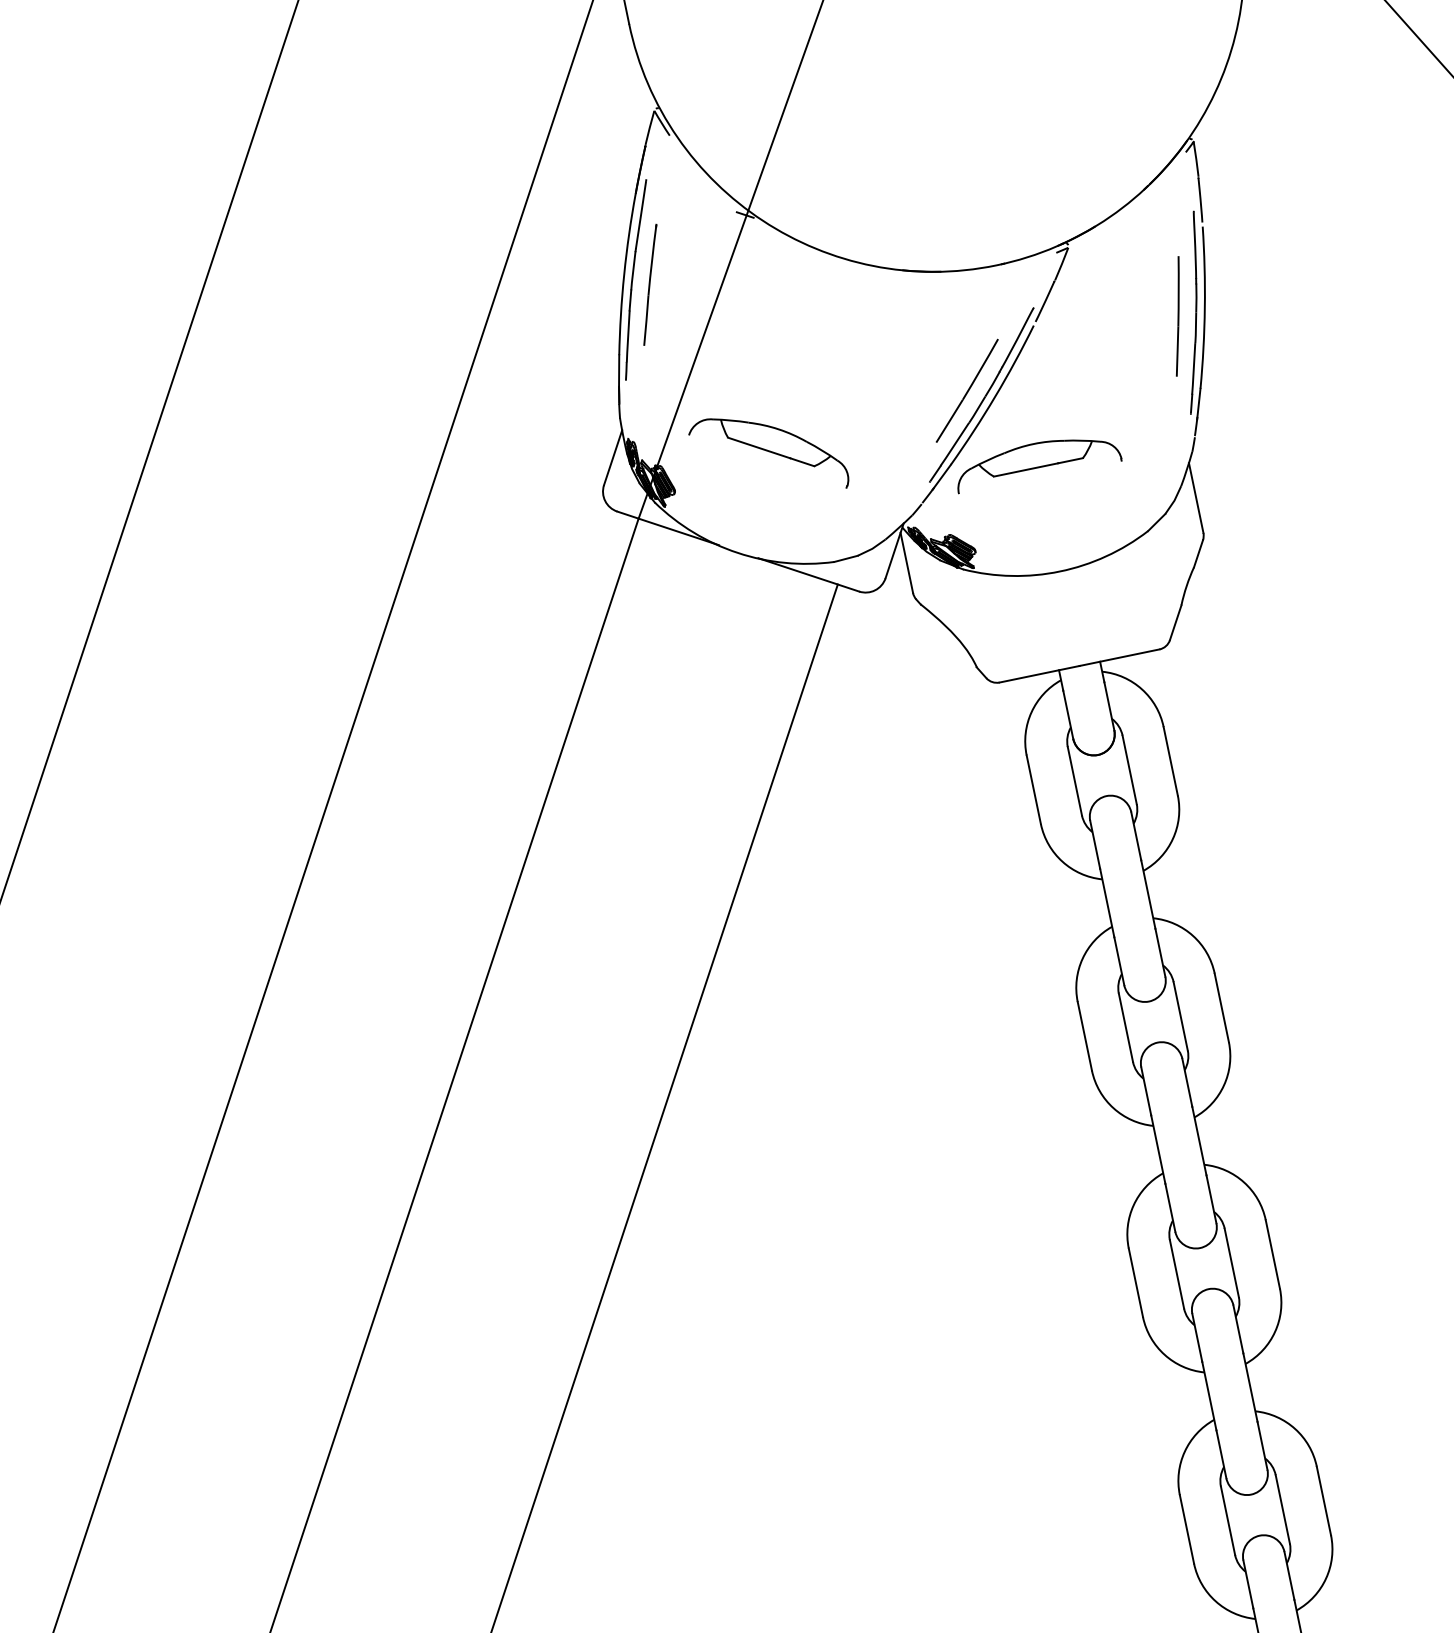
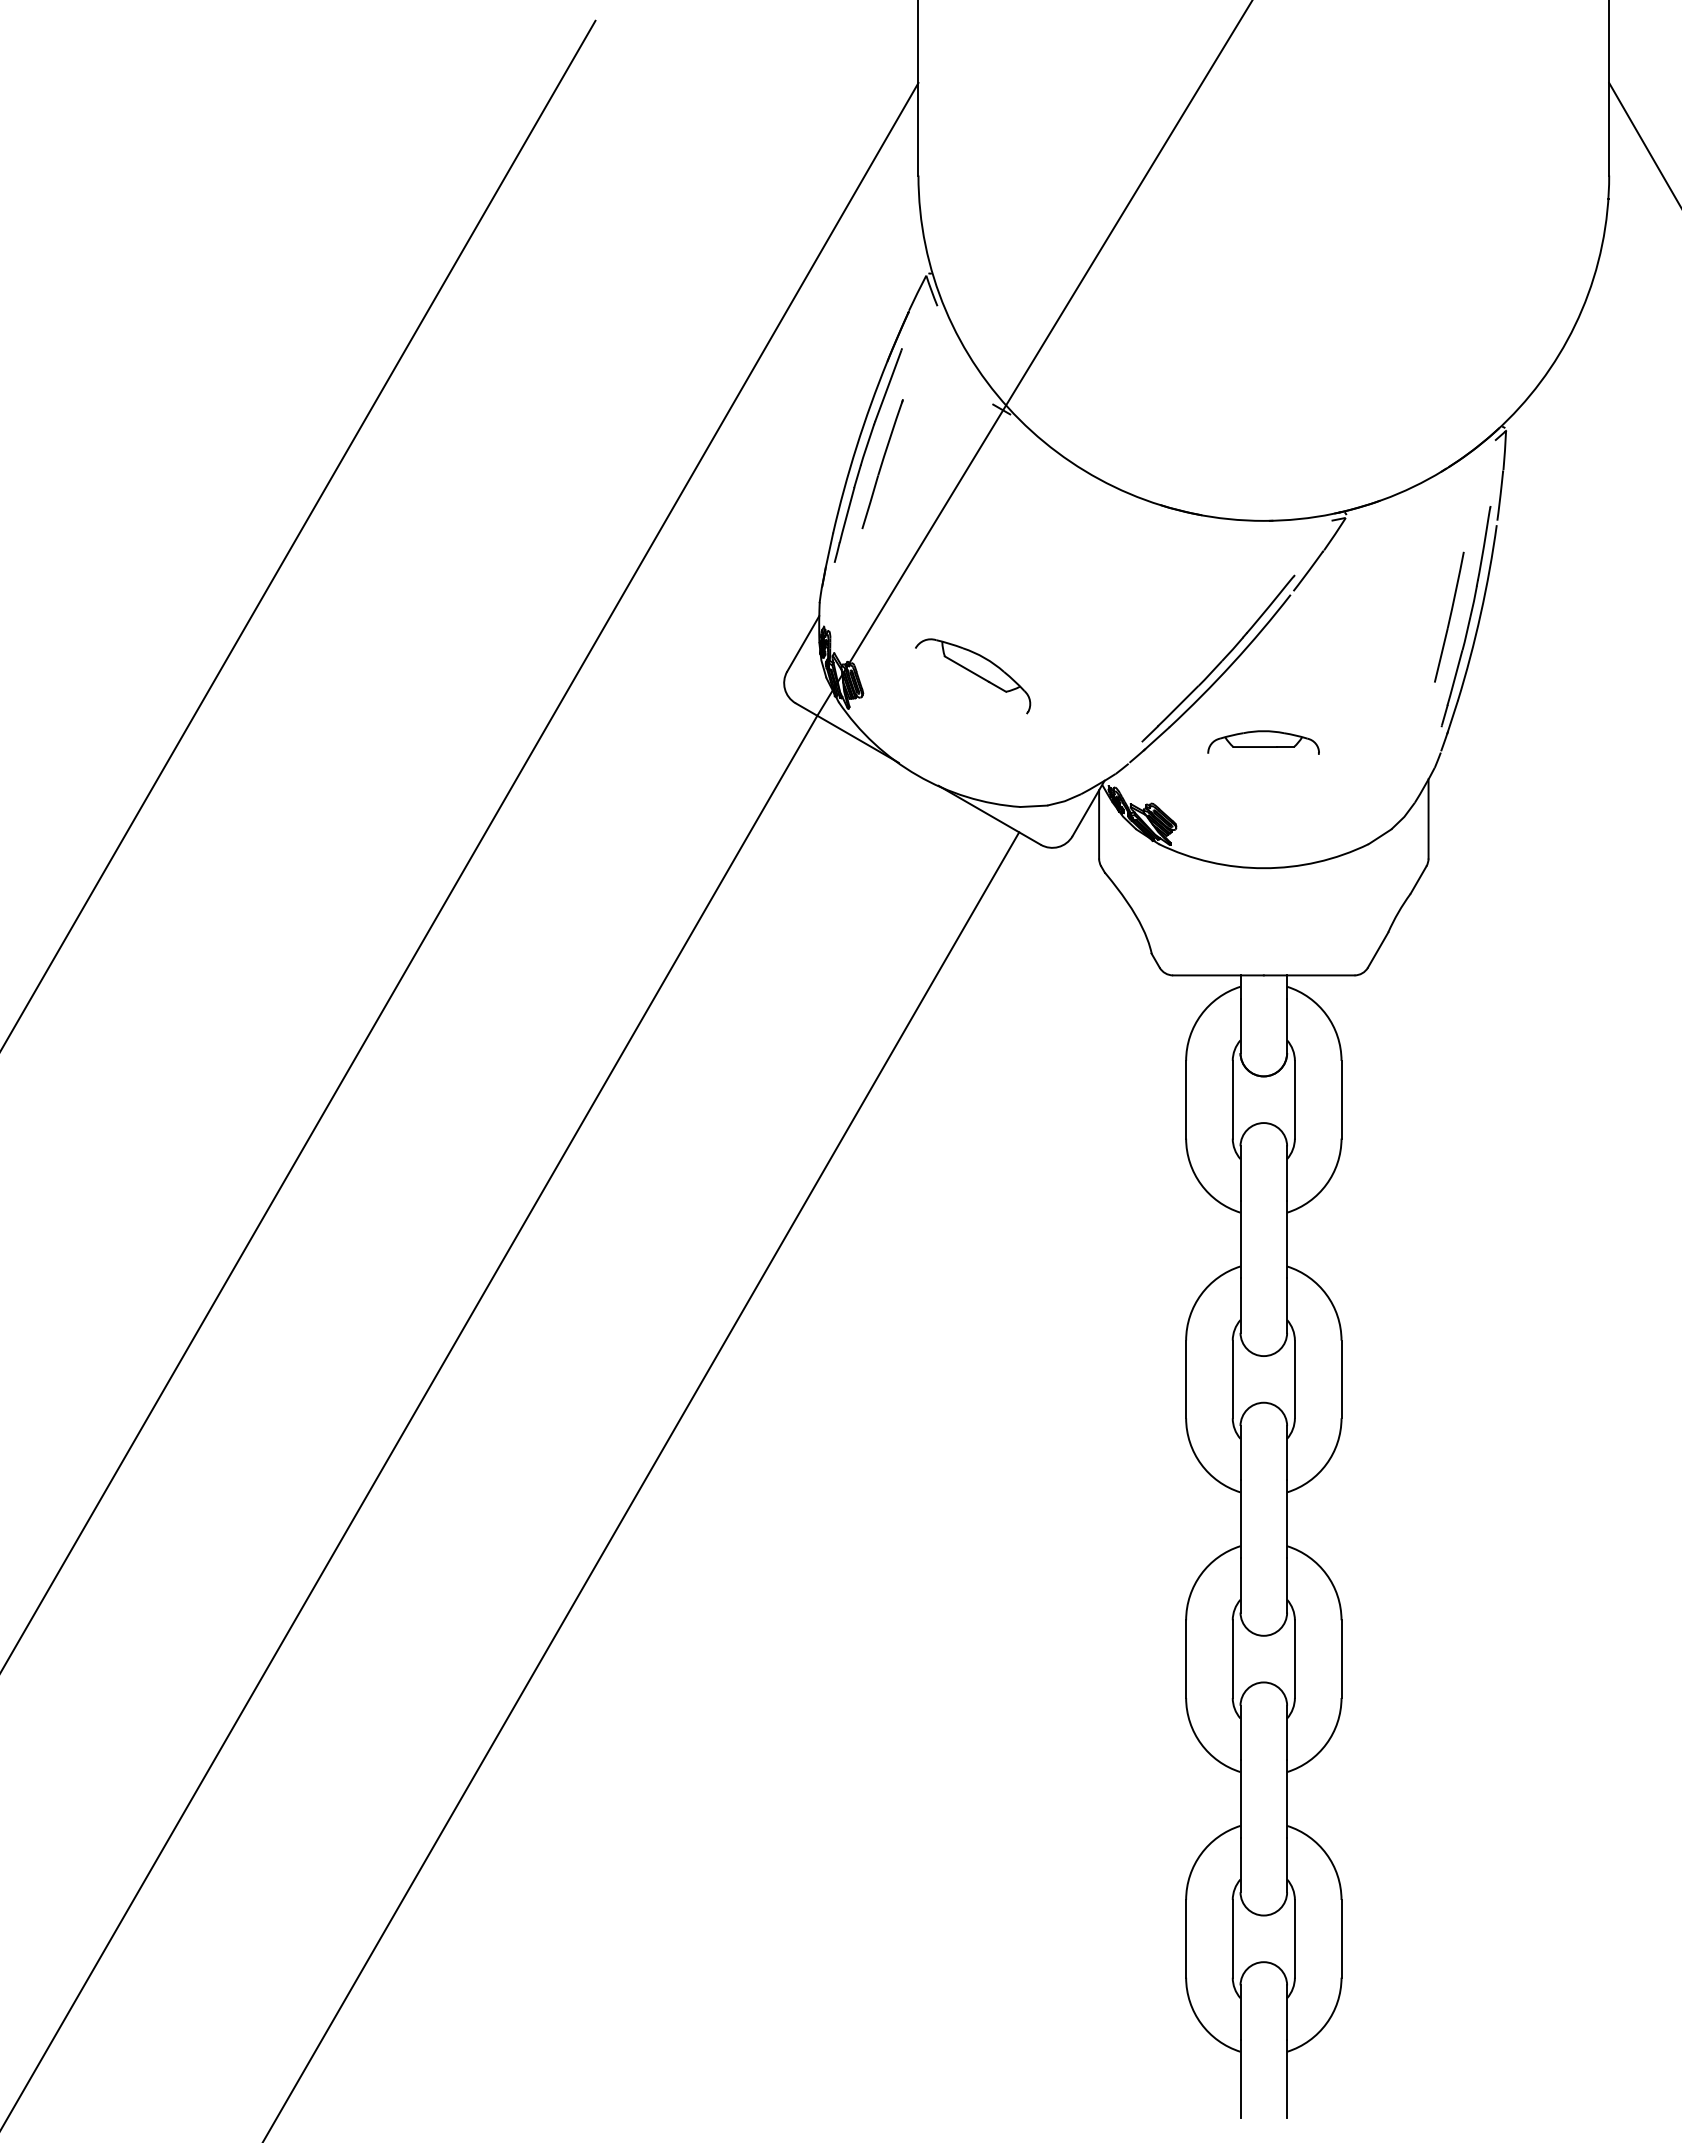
part: (967, 390) -> (1203, 650), removed
part: (768, 455) -> (972, 676), size x0.7
part: (1036, 460) -> (1263, 742), size x0.6

